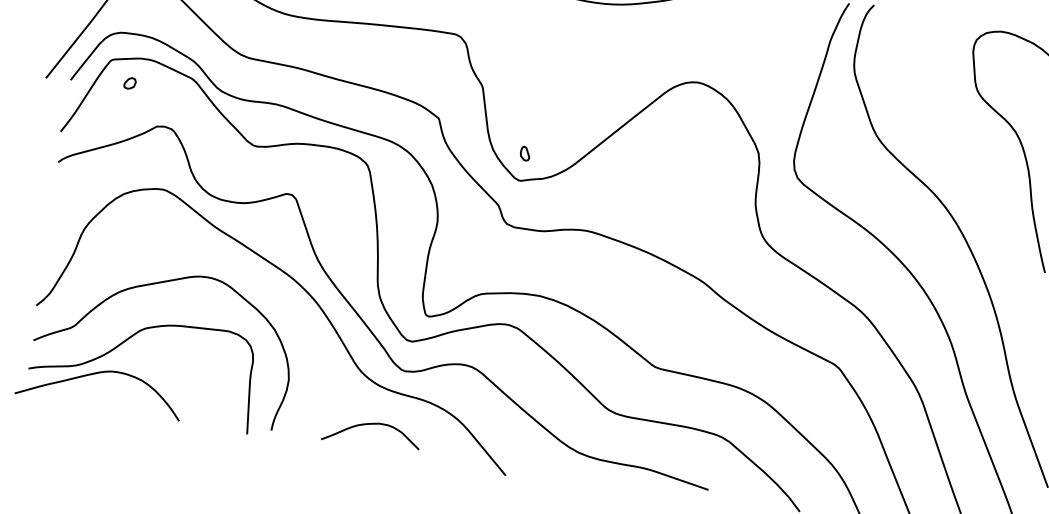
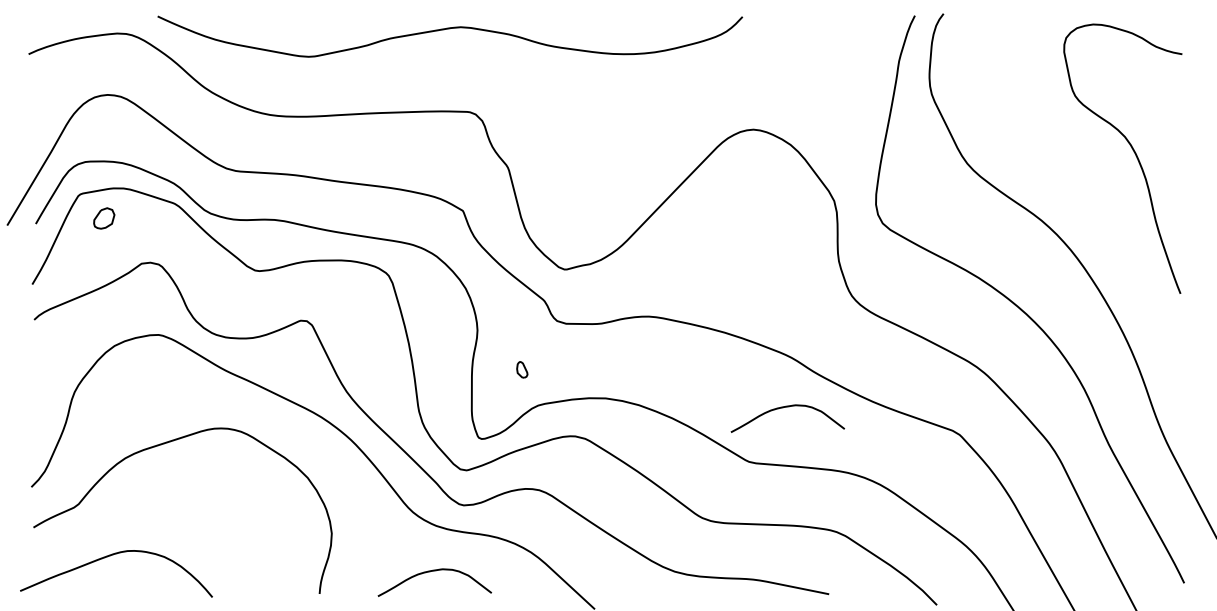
part: (130, 83) -> (104, 218), size x1.6
part: (525, 153) -> (522, 369), moved
curve: (690, 325) -> (783, 408), added
curve: (123, 343) -> (136, 517), removed

